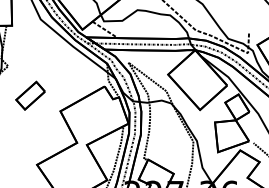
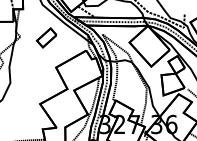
part: (30, 95) -> (46, 37), moved

